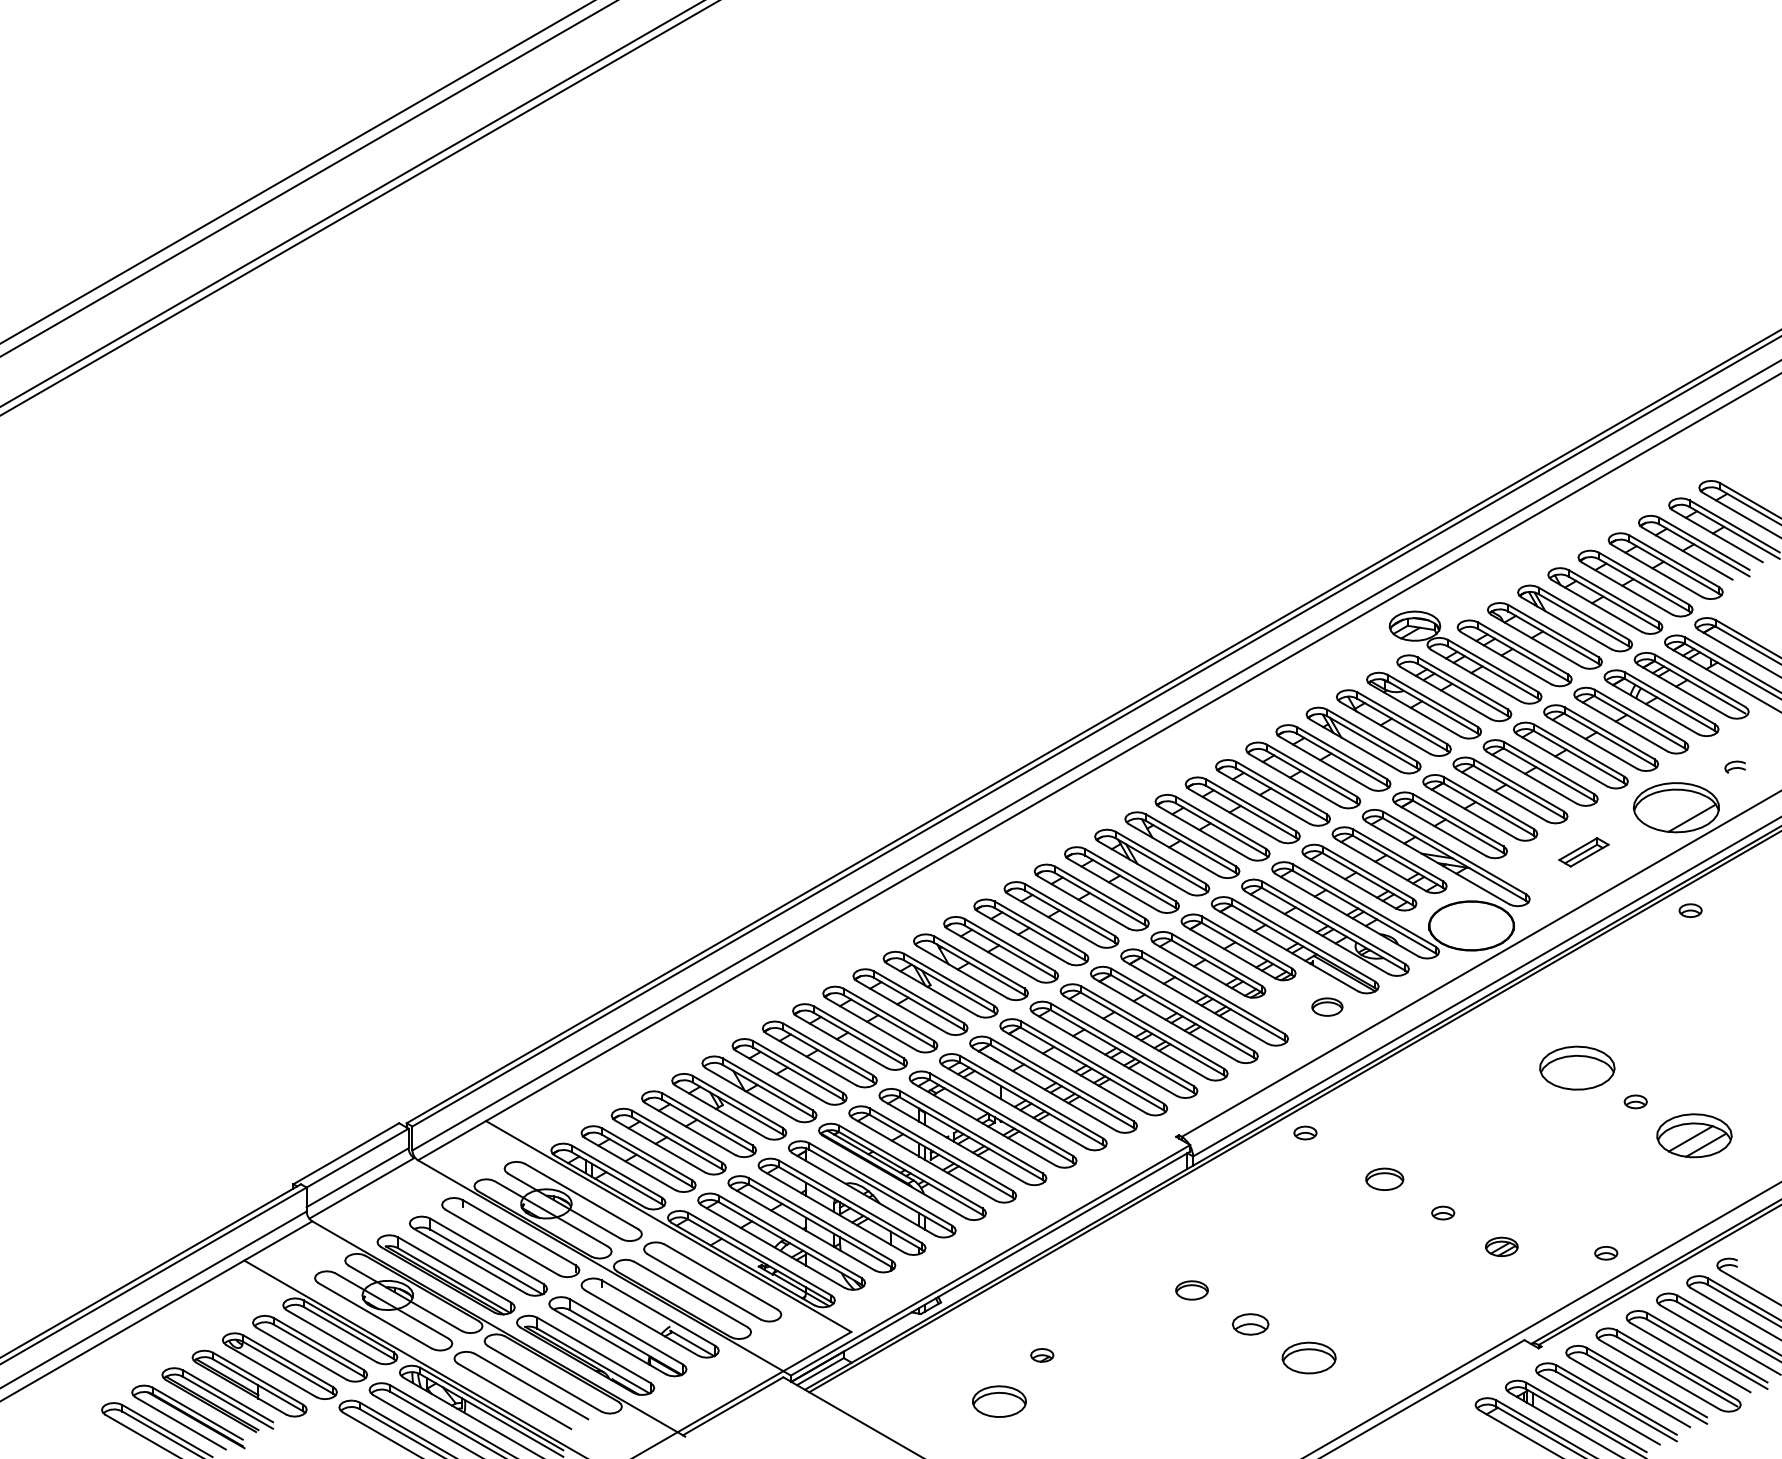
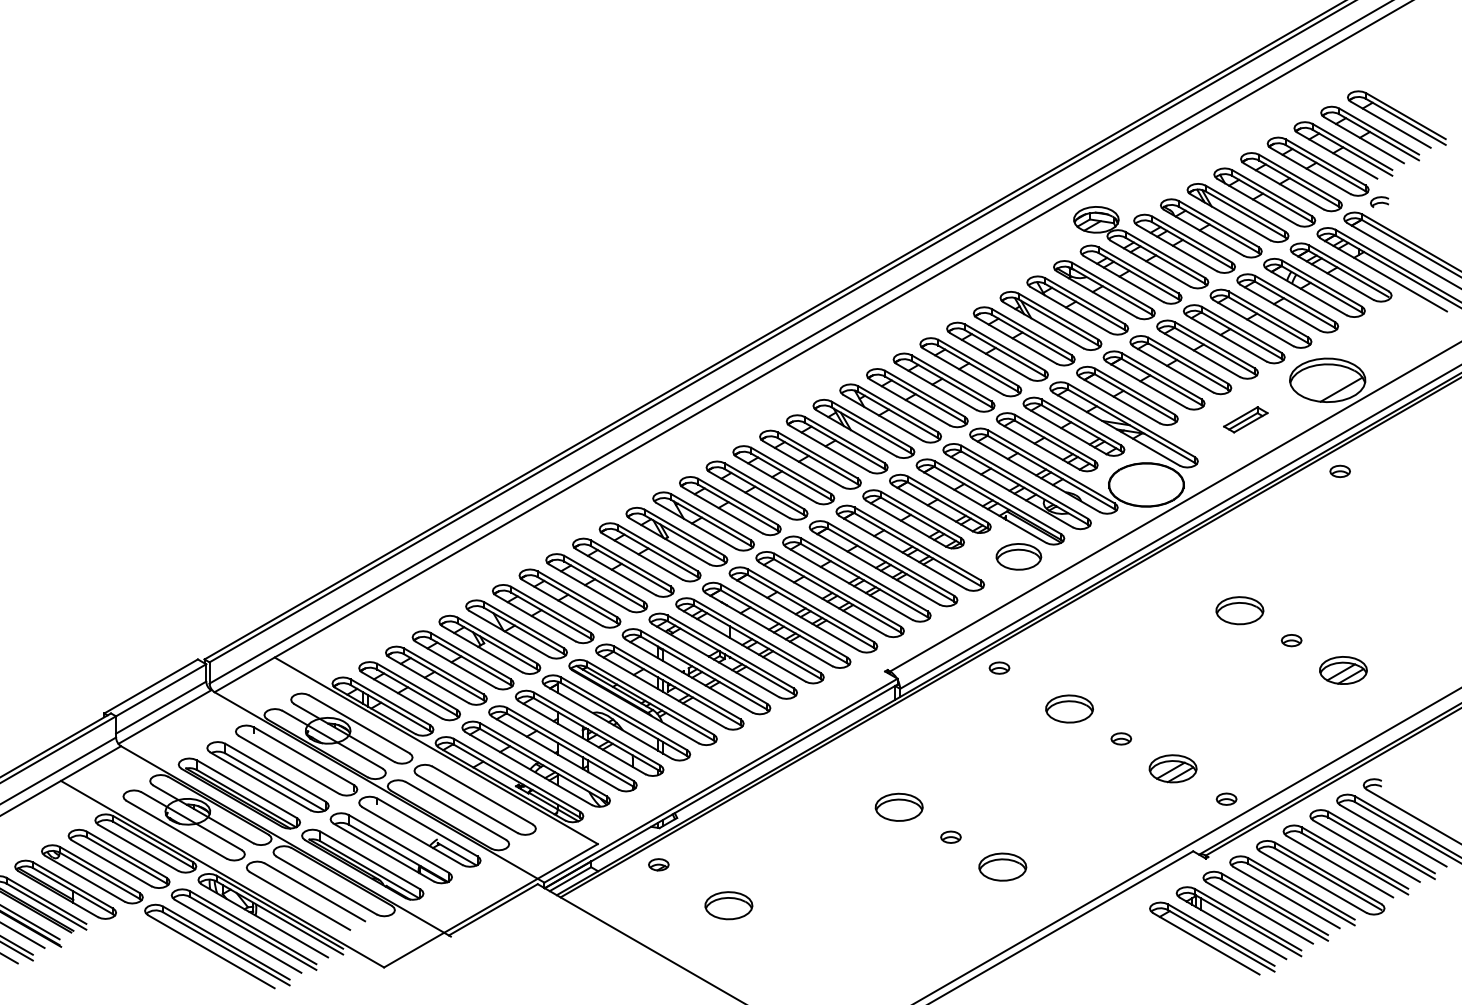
part: (1734, 766) -> (1379, 201), moved
part: (1327, 1006) -> (1019, 556), size x1.67
part: (1576, 1067) -> (1239, 610), size x0.71
part: (1693, 1135) -> (1342, 670), size x0.71
part: (1384, 1179) -> (1069, 709), size x1.43
part: (1501, 1246) -> (1172, 768), size x1.67
part: (1606, 1253) -> (1226, 799), moved
part: (1191, 1290) -> (898, 807), size x1.67
part: (1250, 1323) -> (950, 836), size x0.62
part: (1042, 1355) -> (659, 864), moved

